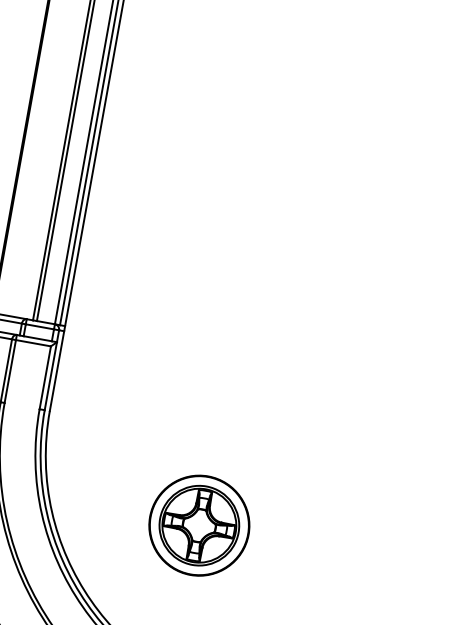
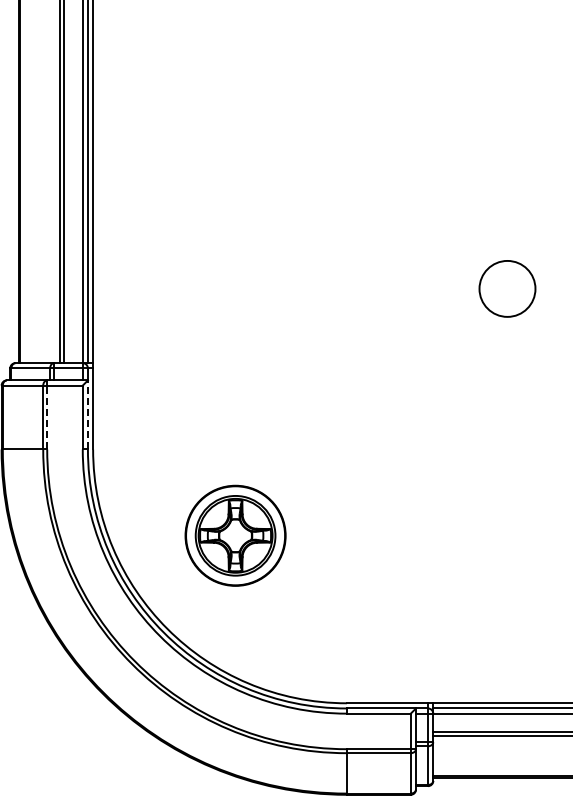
line: (10, 371) -> (47, 417), solid -> dashed
line: (50, 375) -> (87, 414), solid -> dashed
part: (199, 525) -> (235, 535), moved

